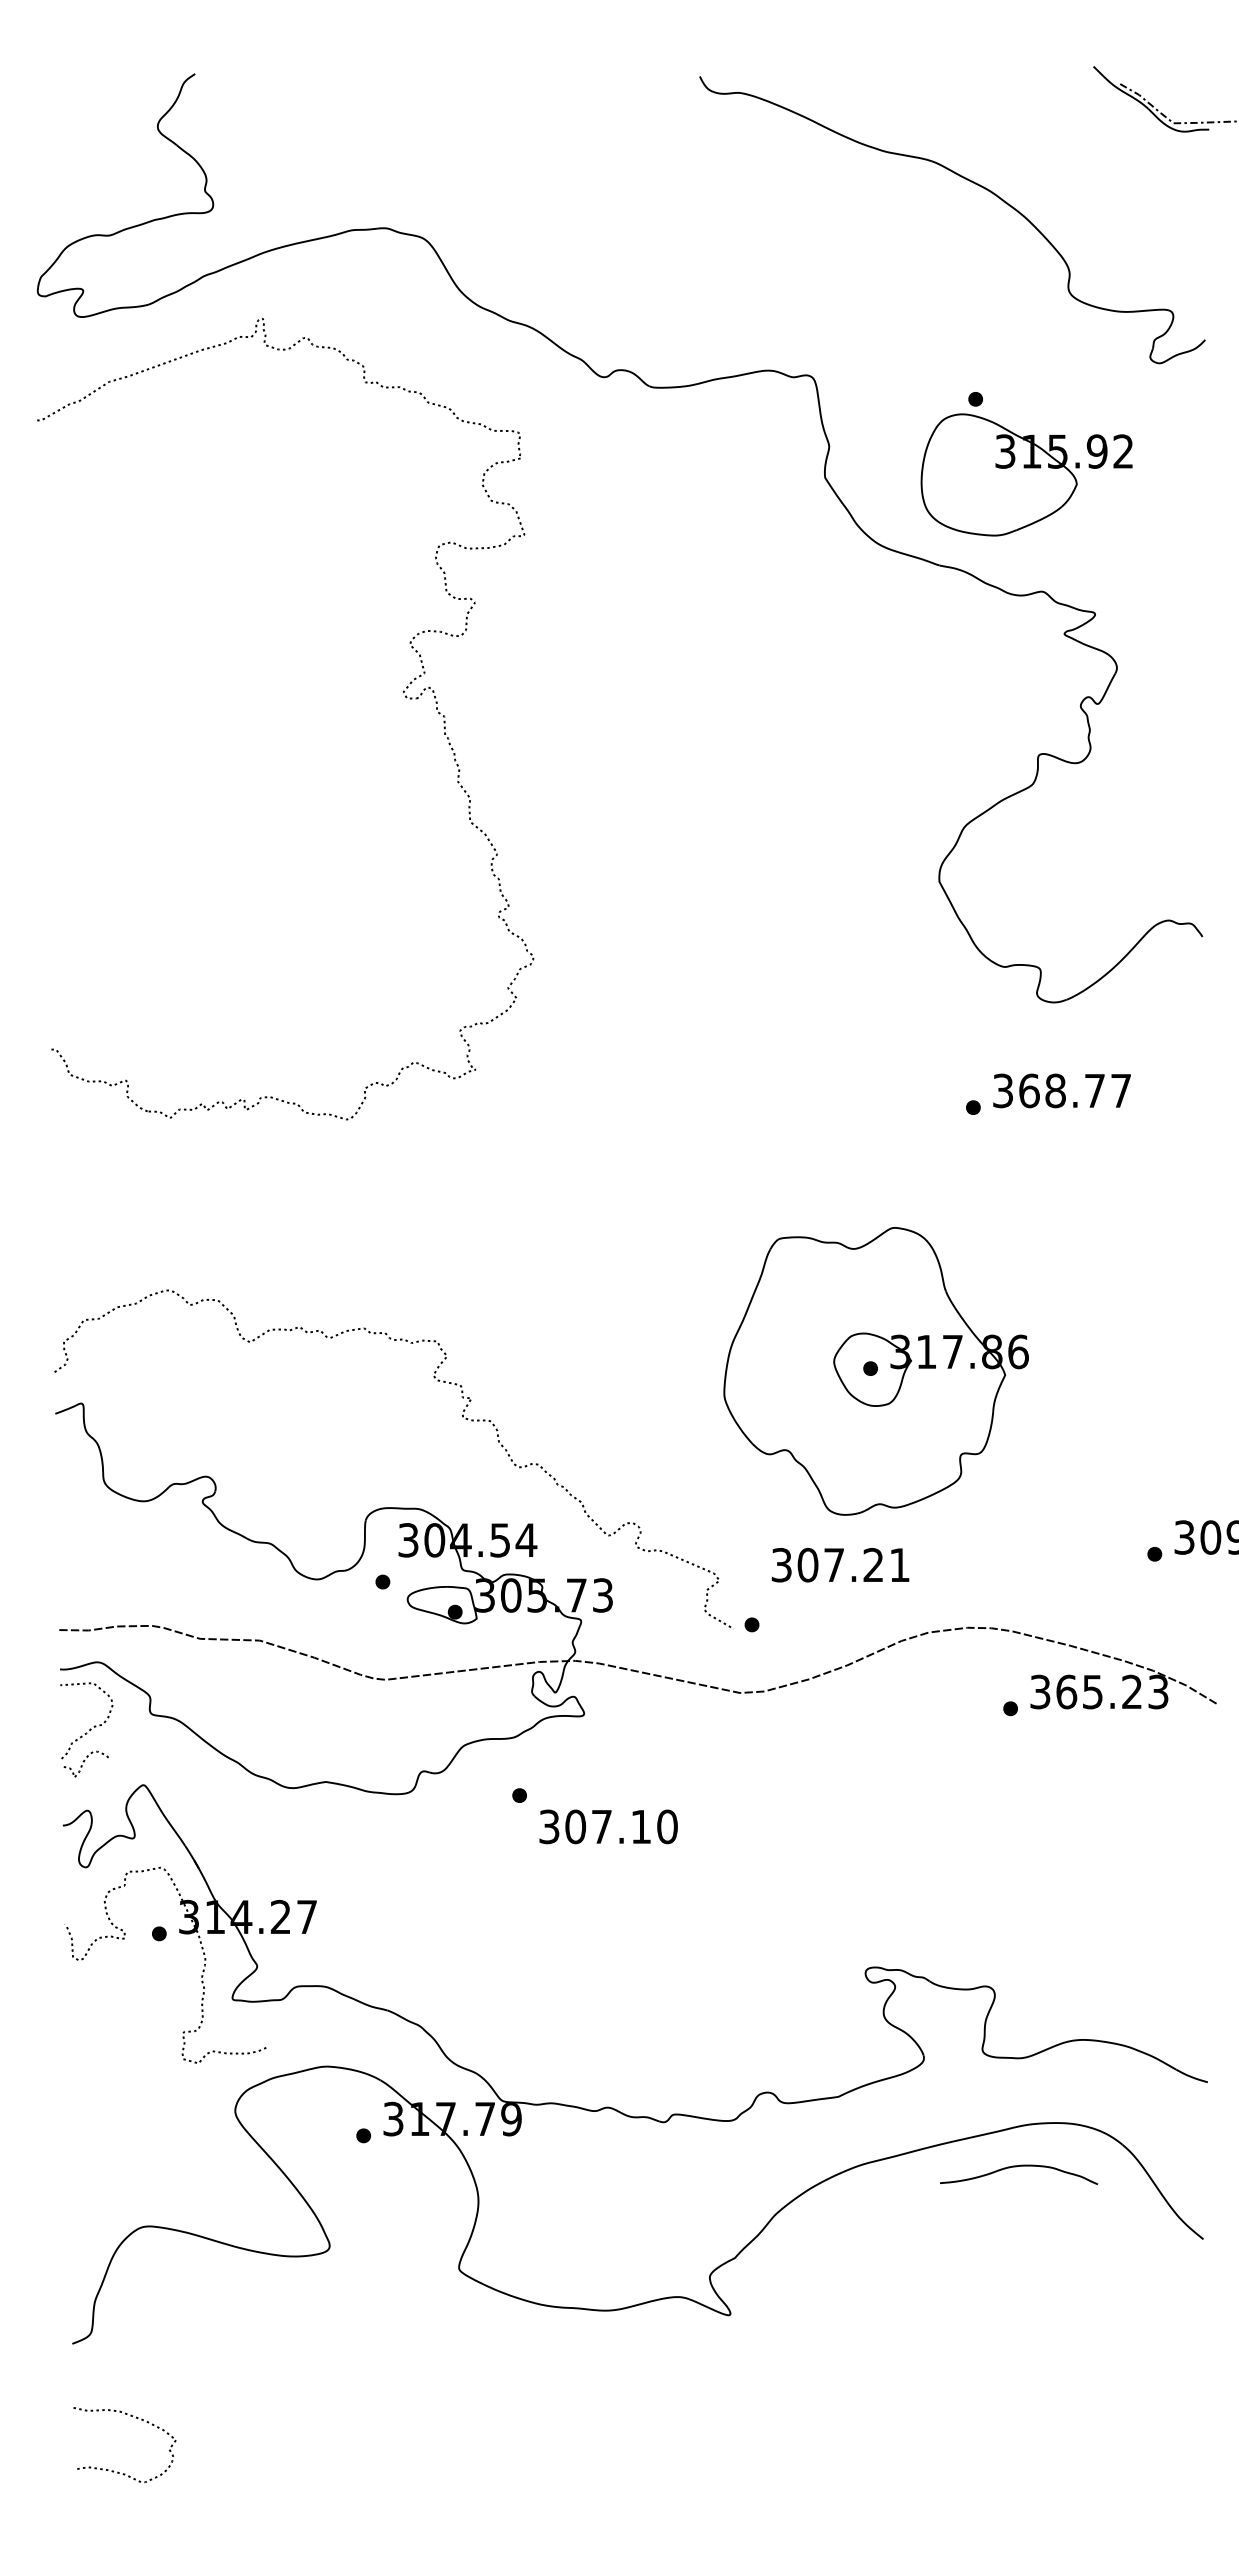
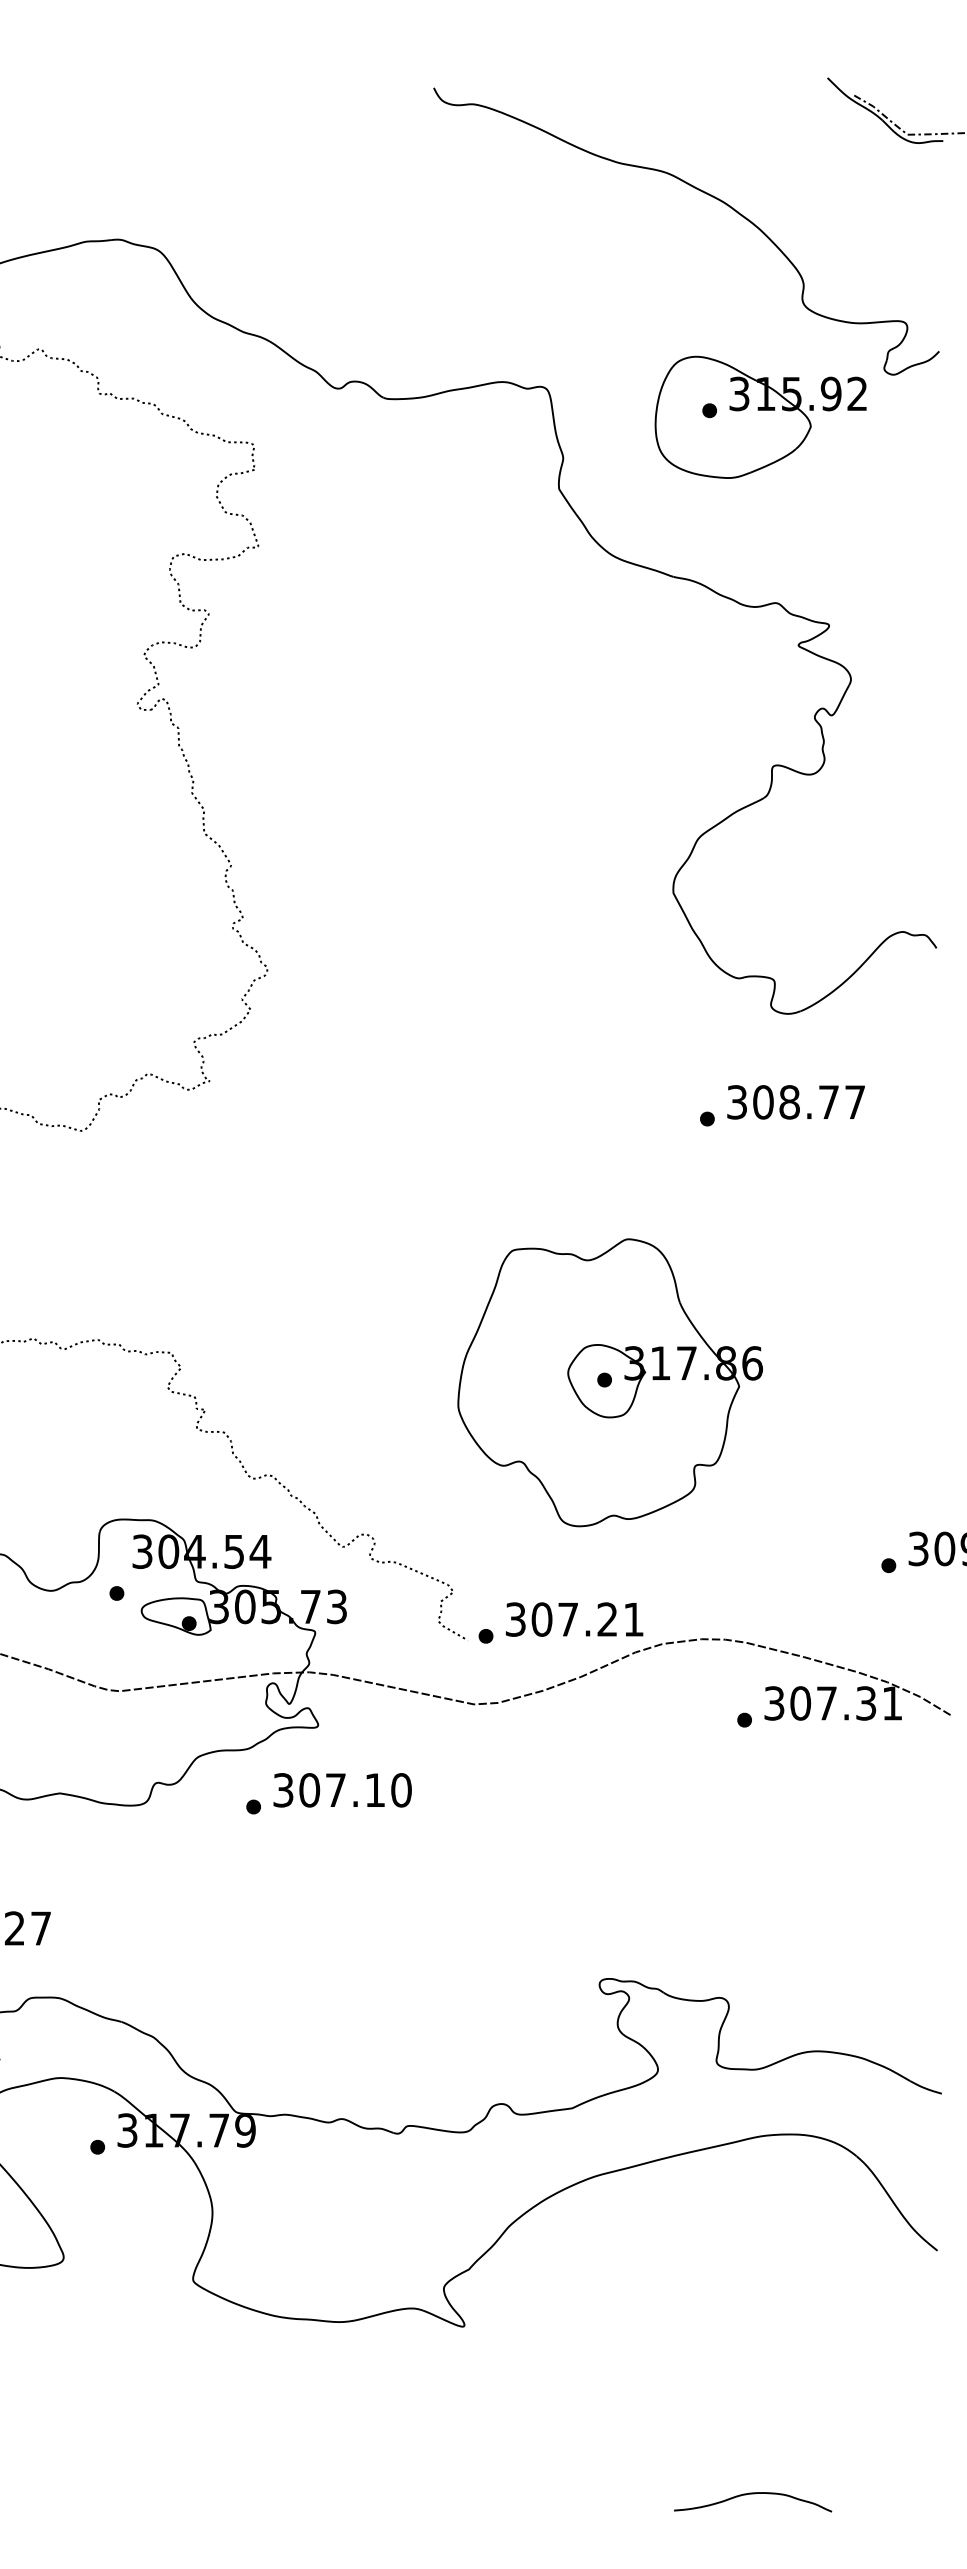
part: (1026, 474) -> (760, 416), moved
text: (1029, 1090) -> (763, 1101), 368.77 -> 308.77
text: (840, 1565) -> (574, 1619), moved
text: (1112, 1691) -> (846, 1702), 365.23 -> 307.31
text: (608, 1826) -> (342, 1789), moved
curve: (1016, 2167) -> (750, 2494), moved

